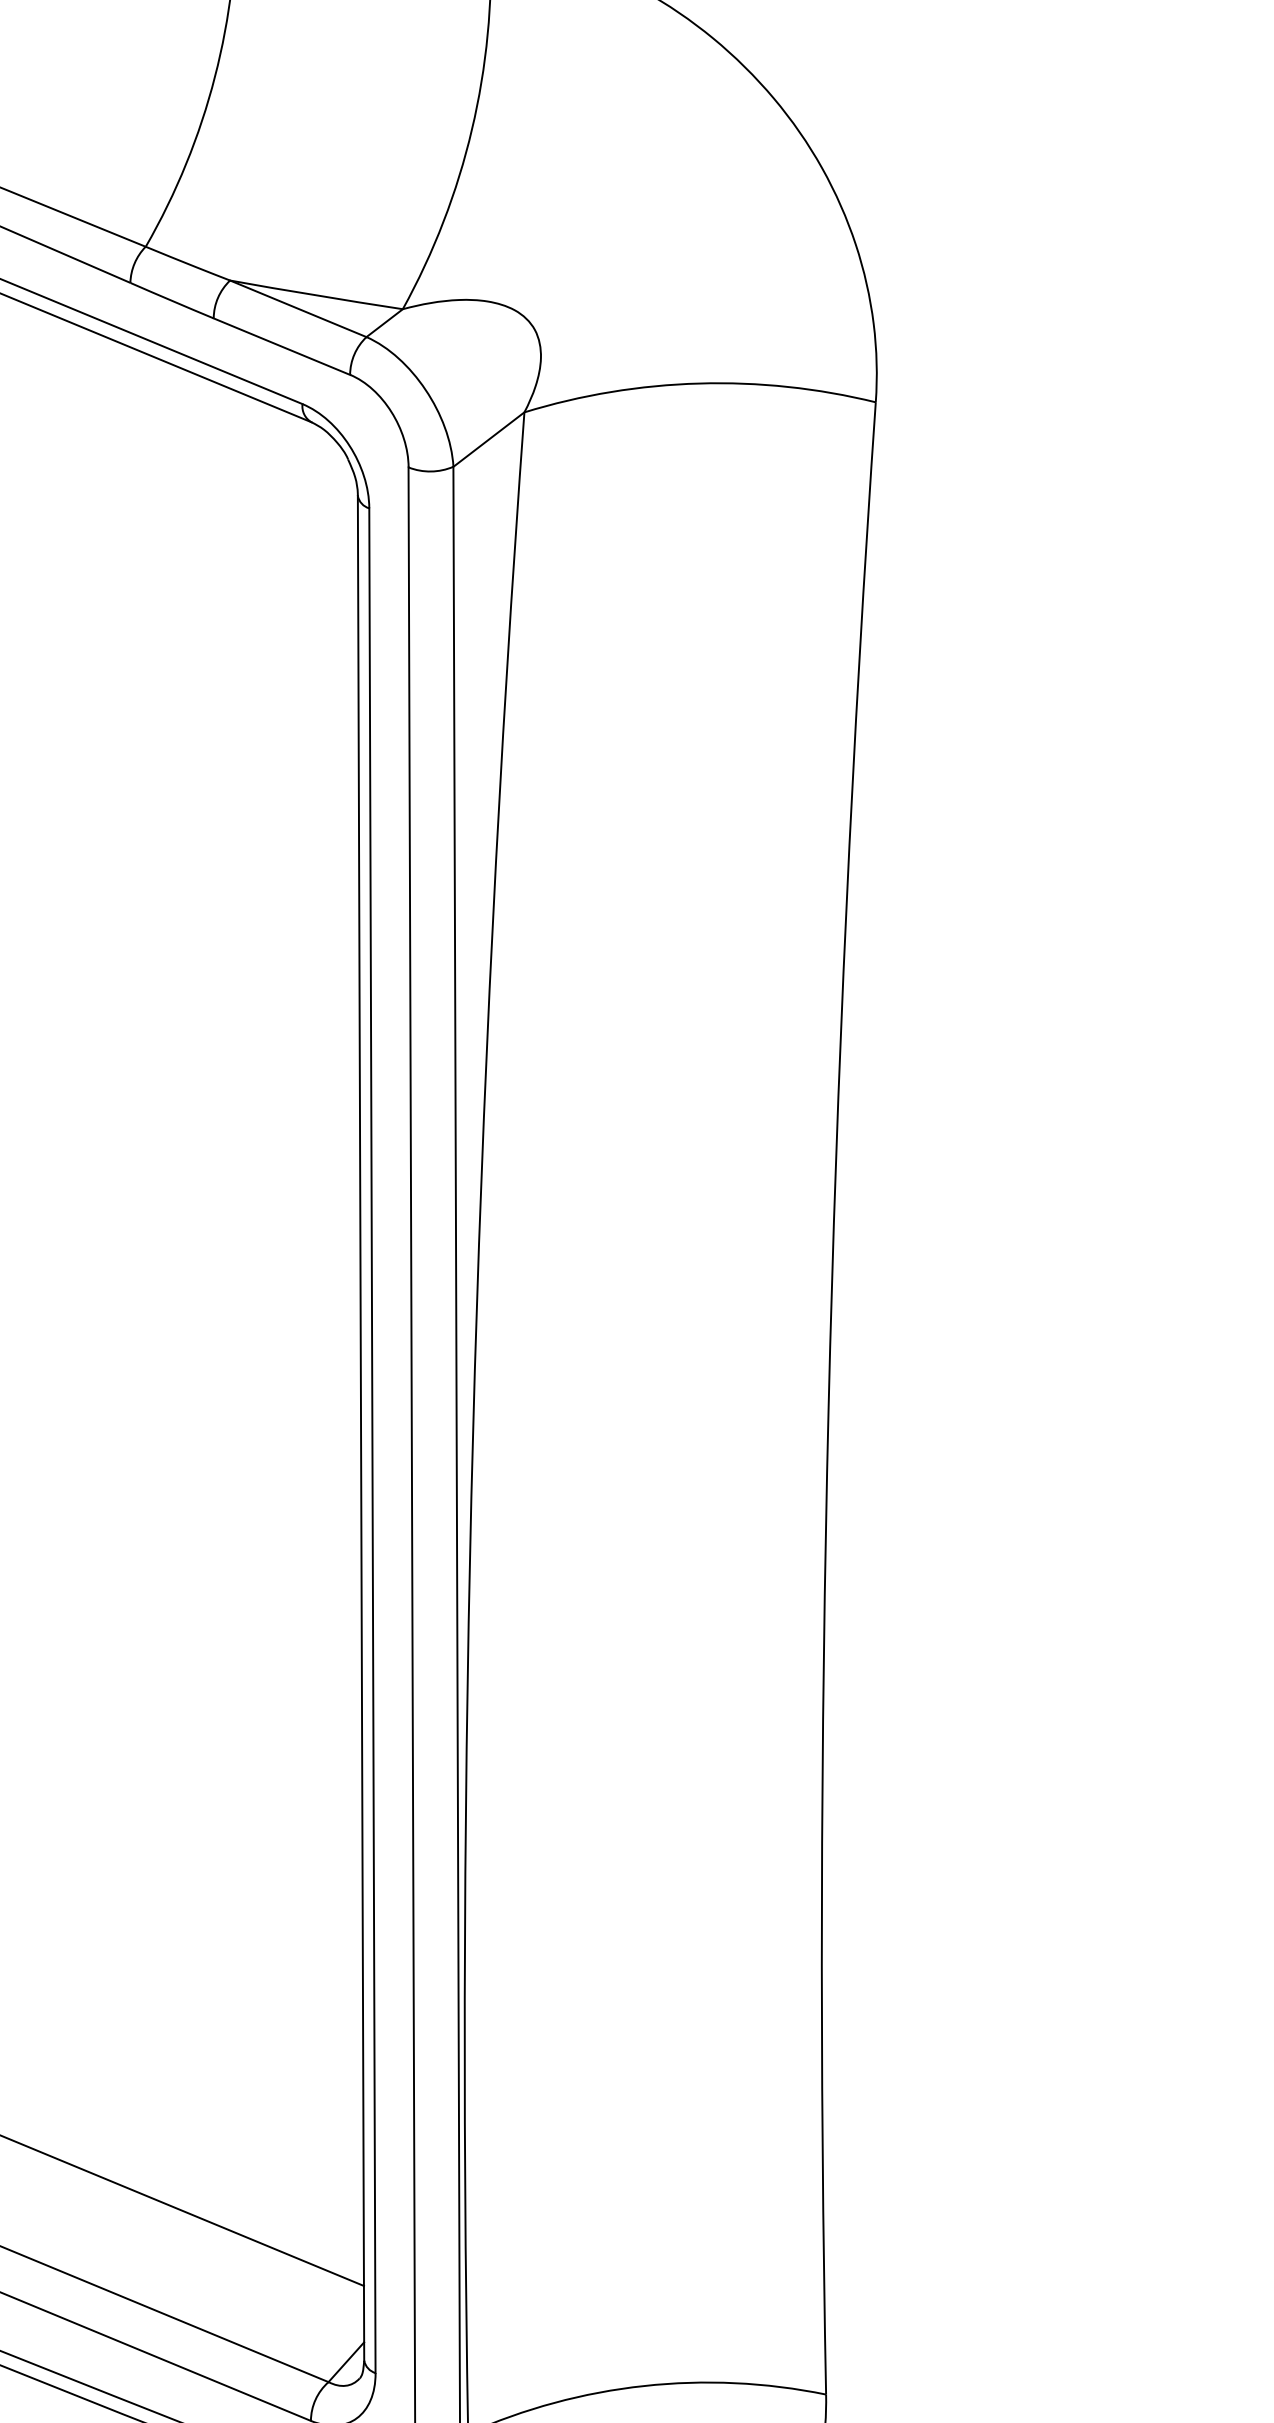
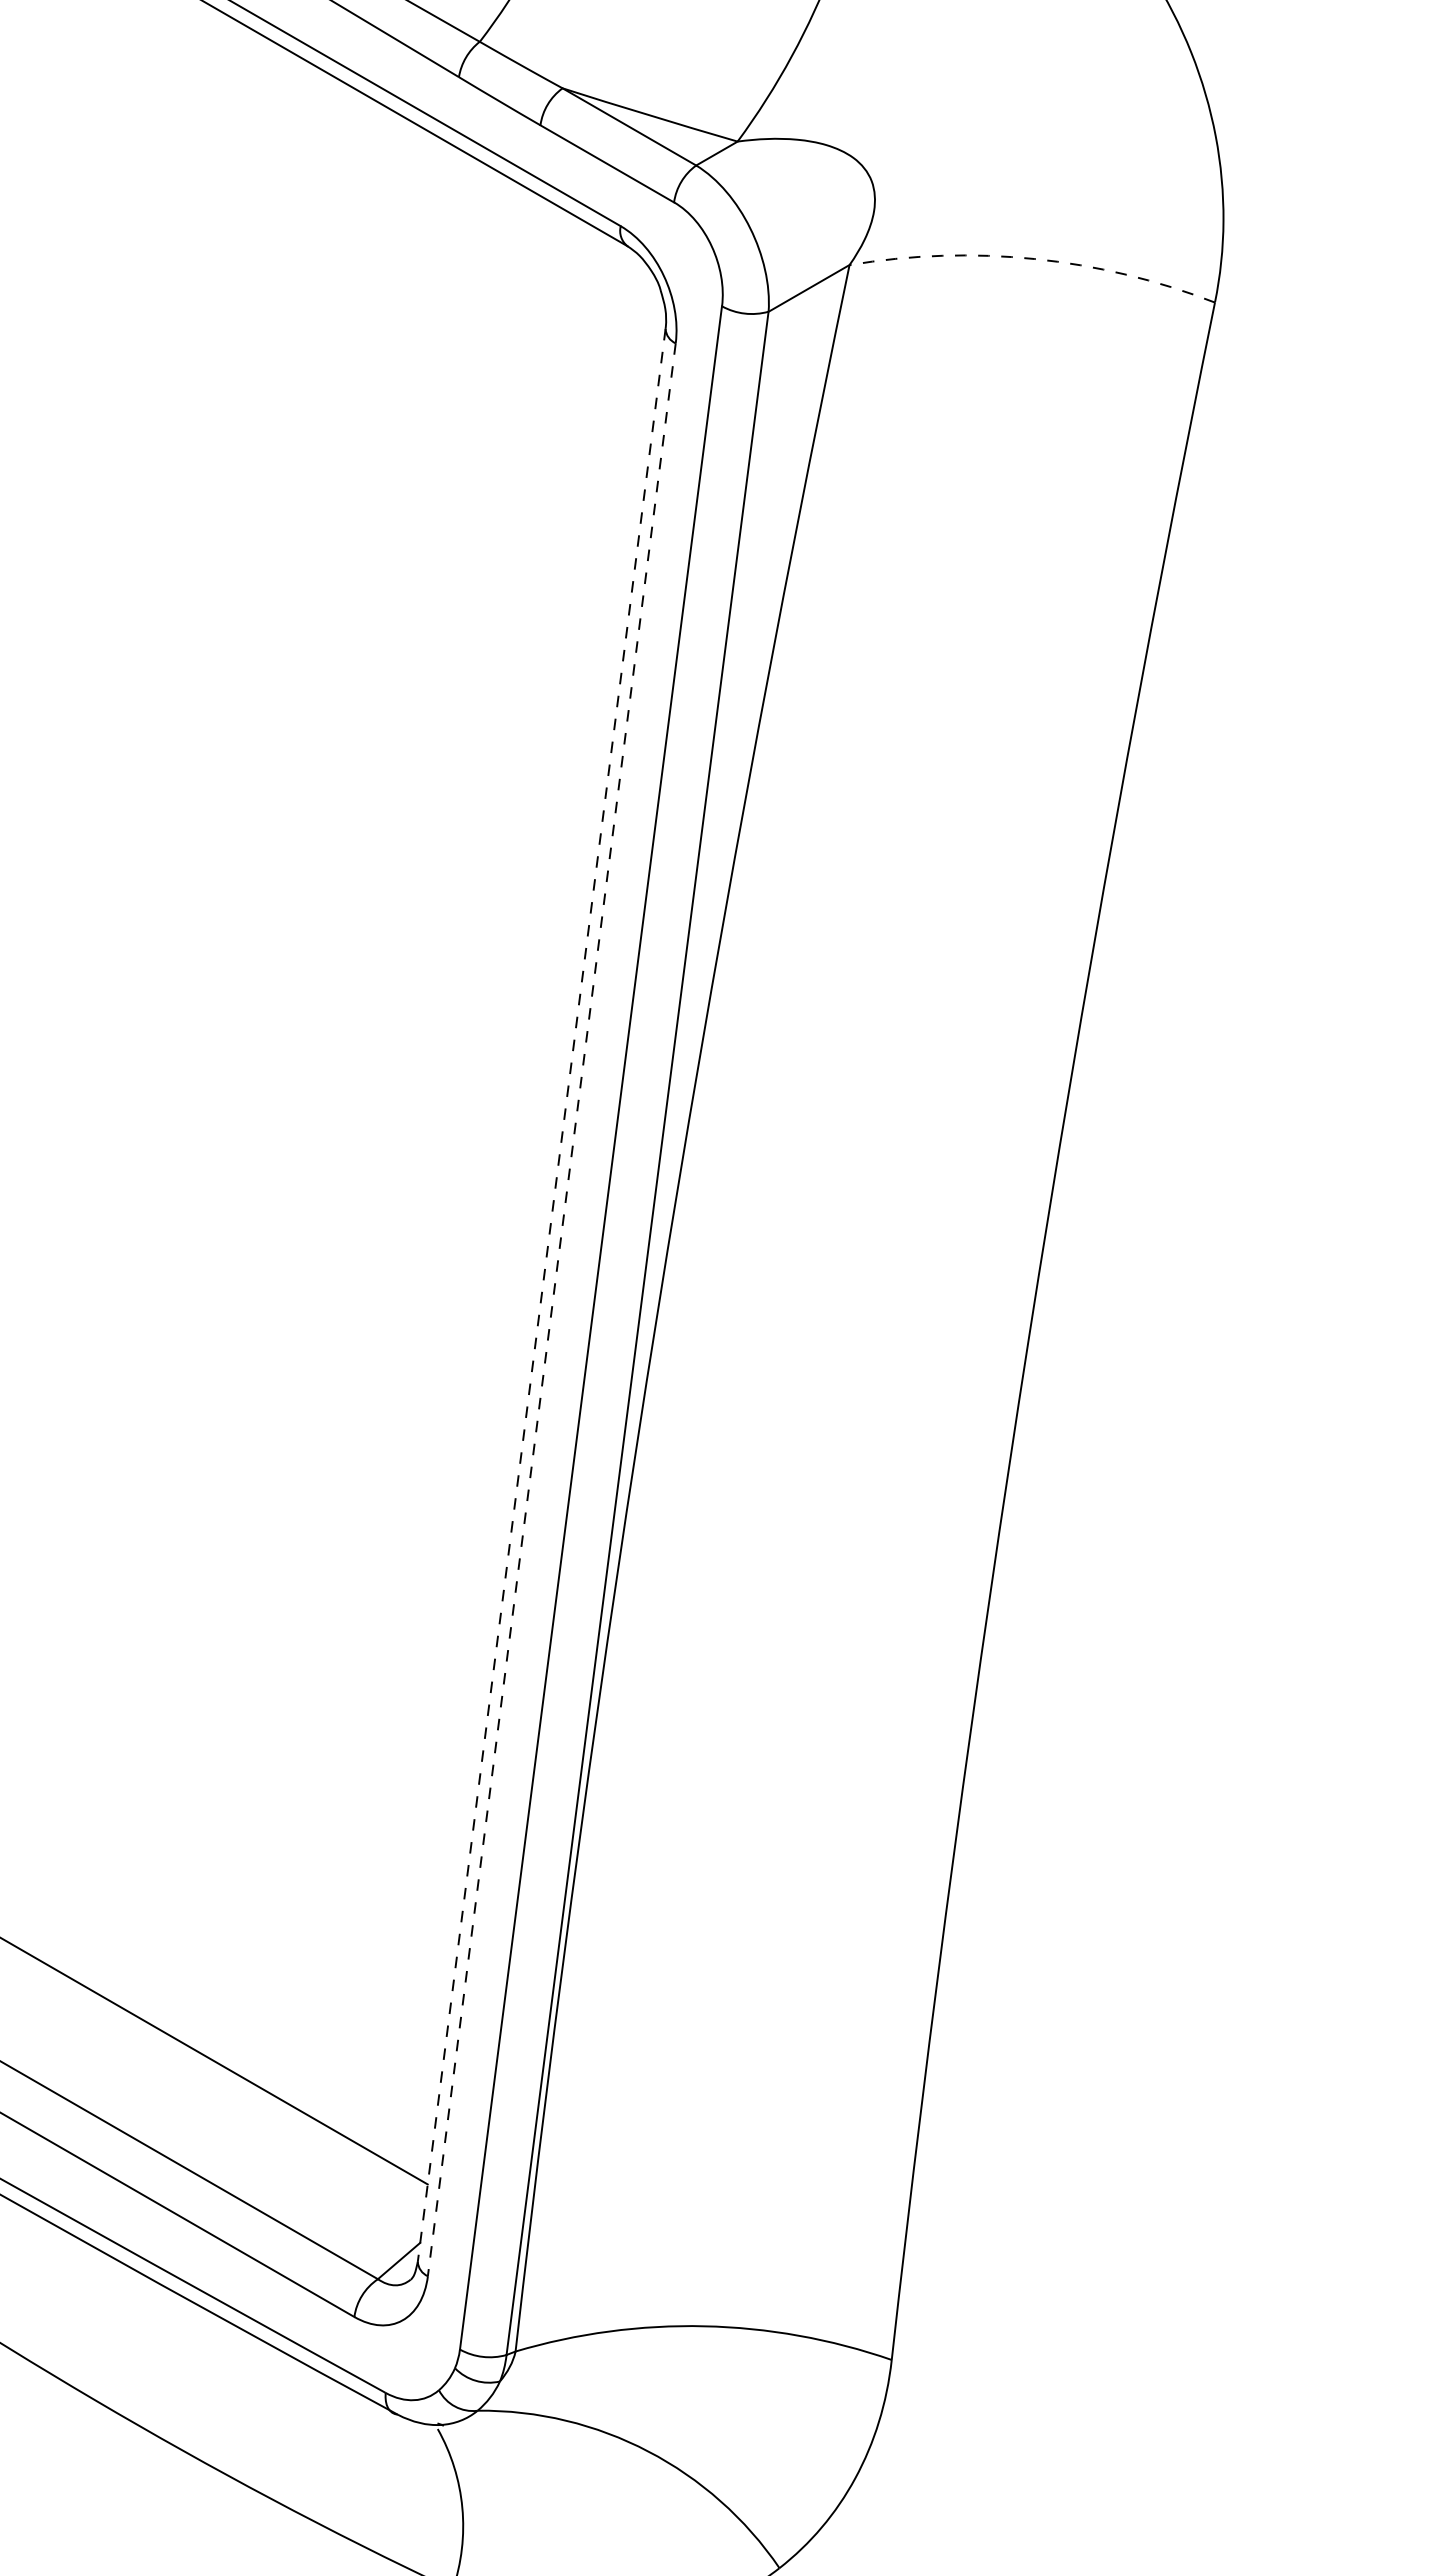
arc: (699, 384) -> (1034, 259), solid -> dashed
line: (360, 1428) -> (541, 1295), solid -> dashed
line: (372, 1441) -> (551, 1310), solid -> dashed

